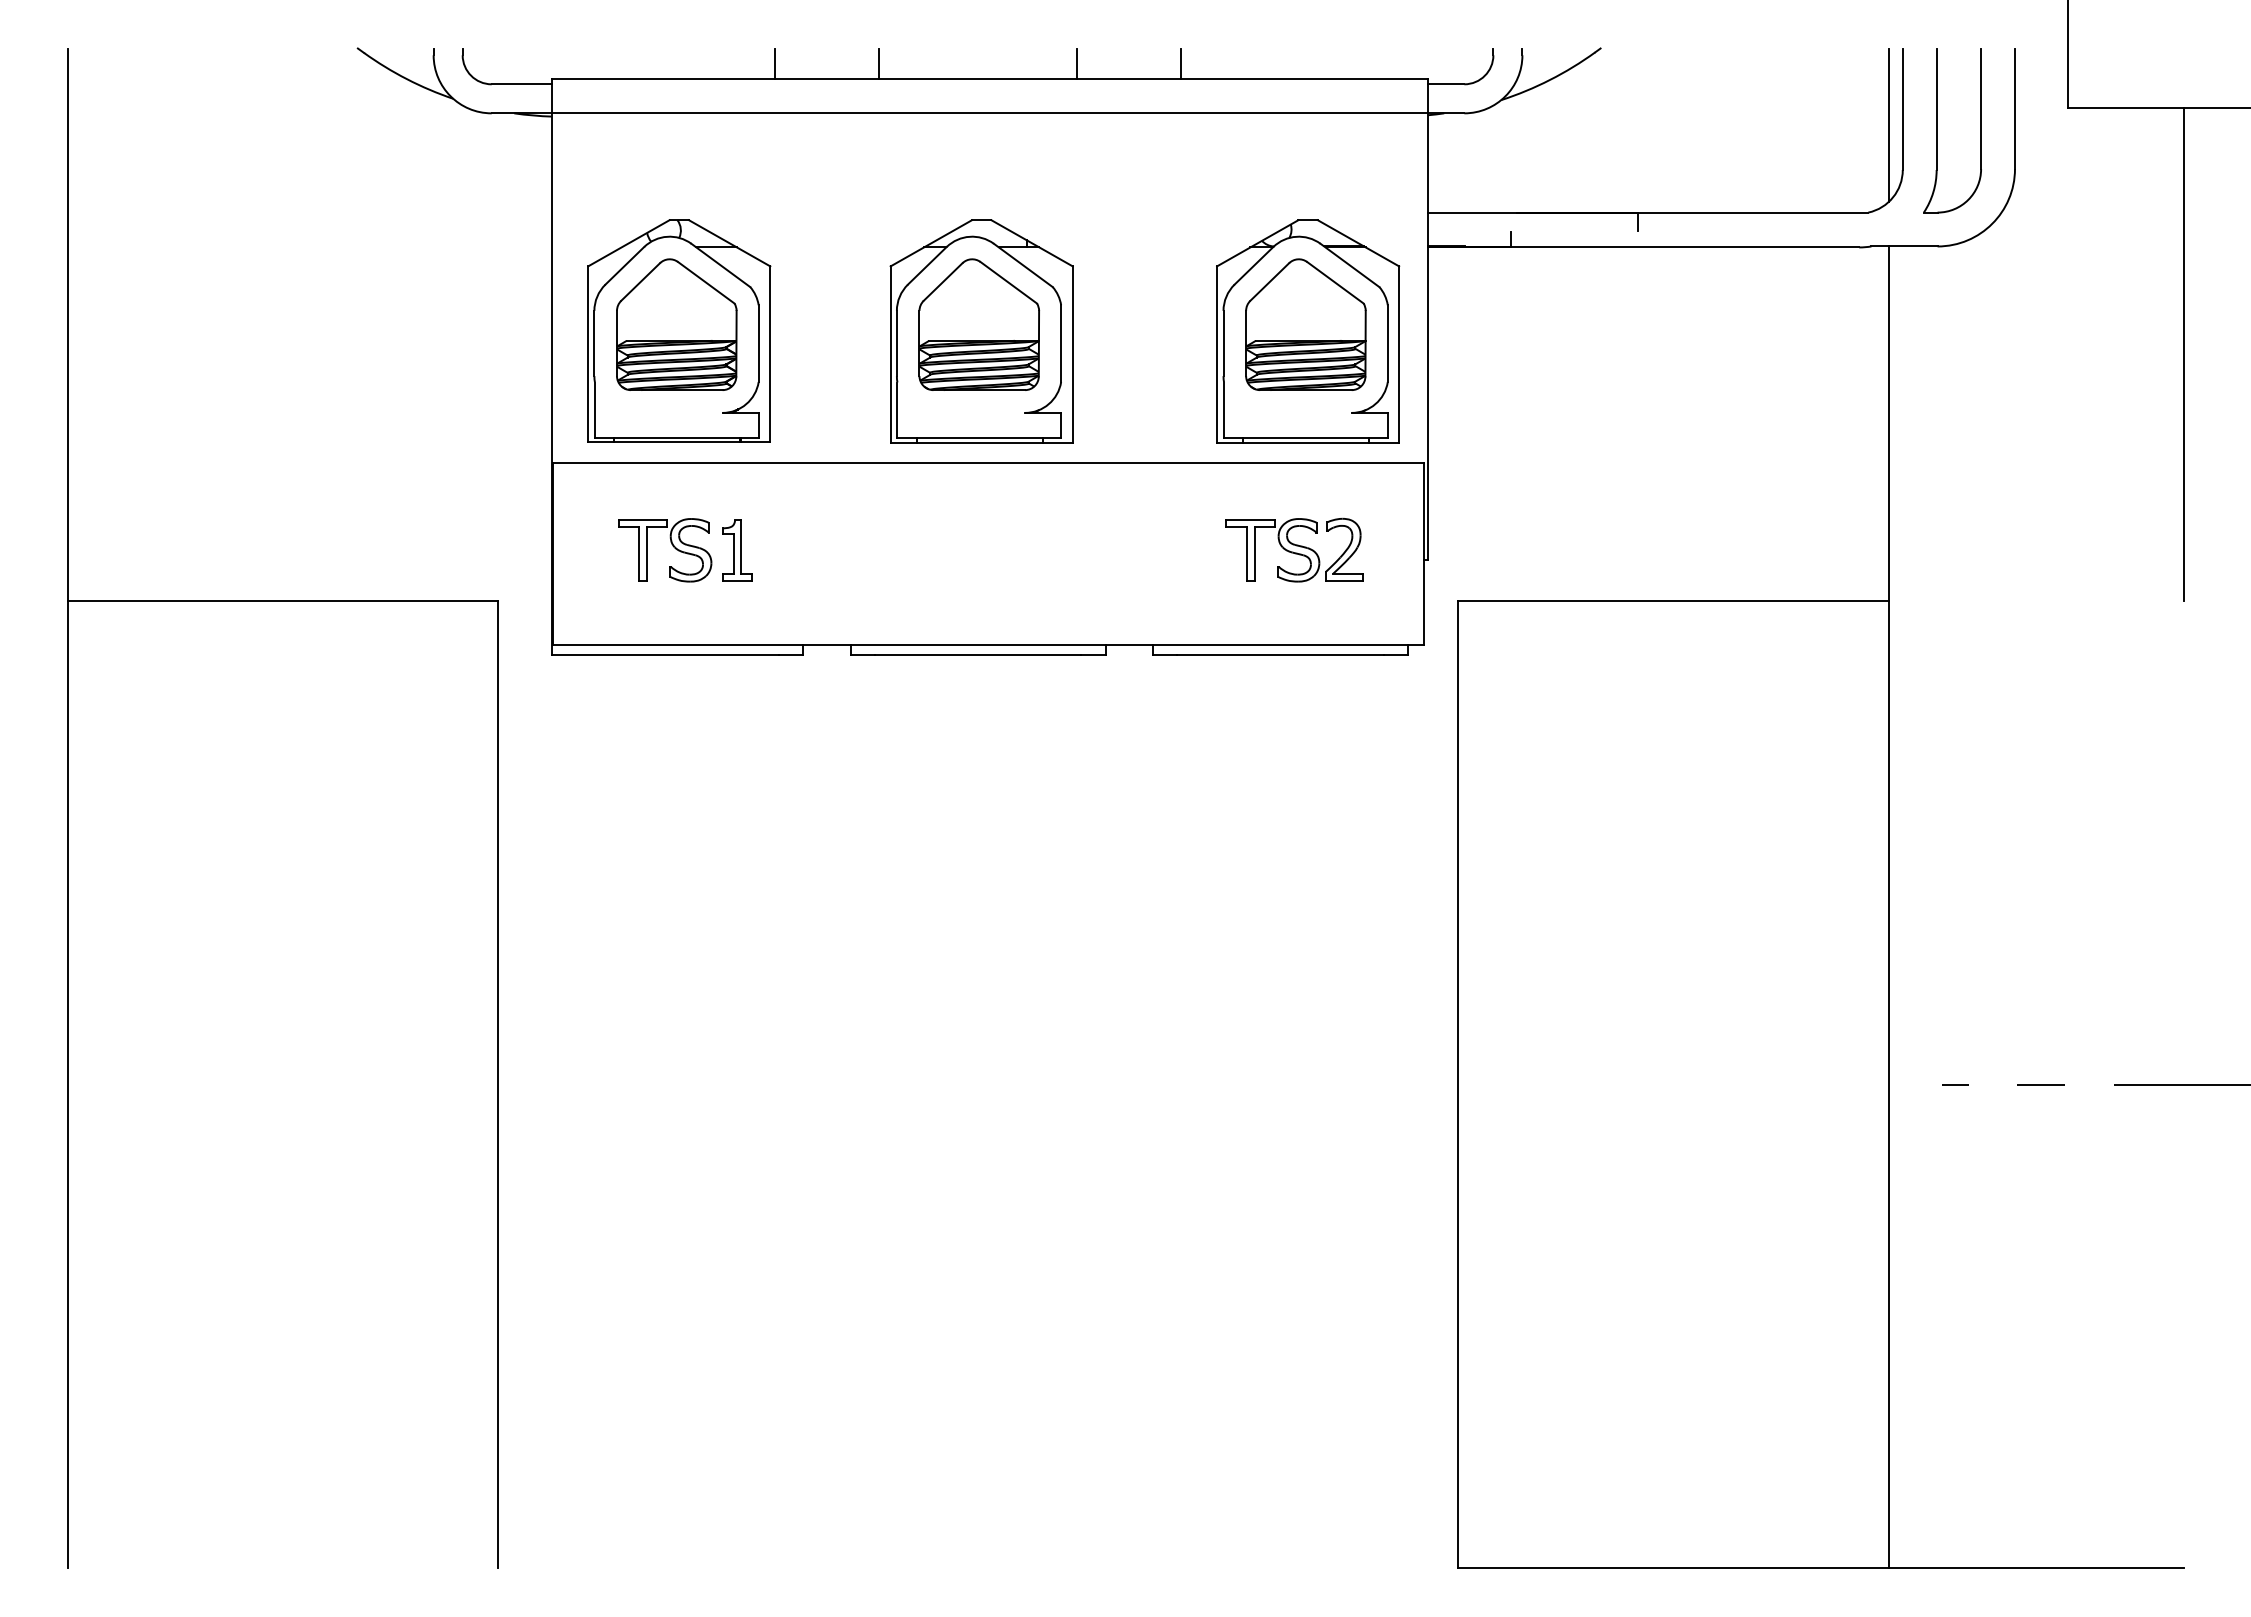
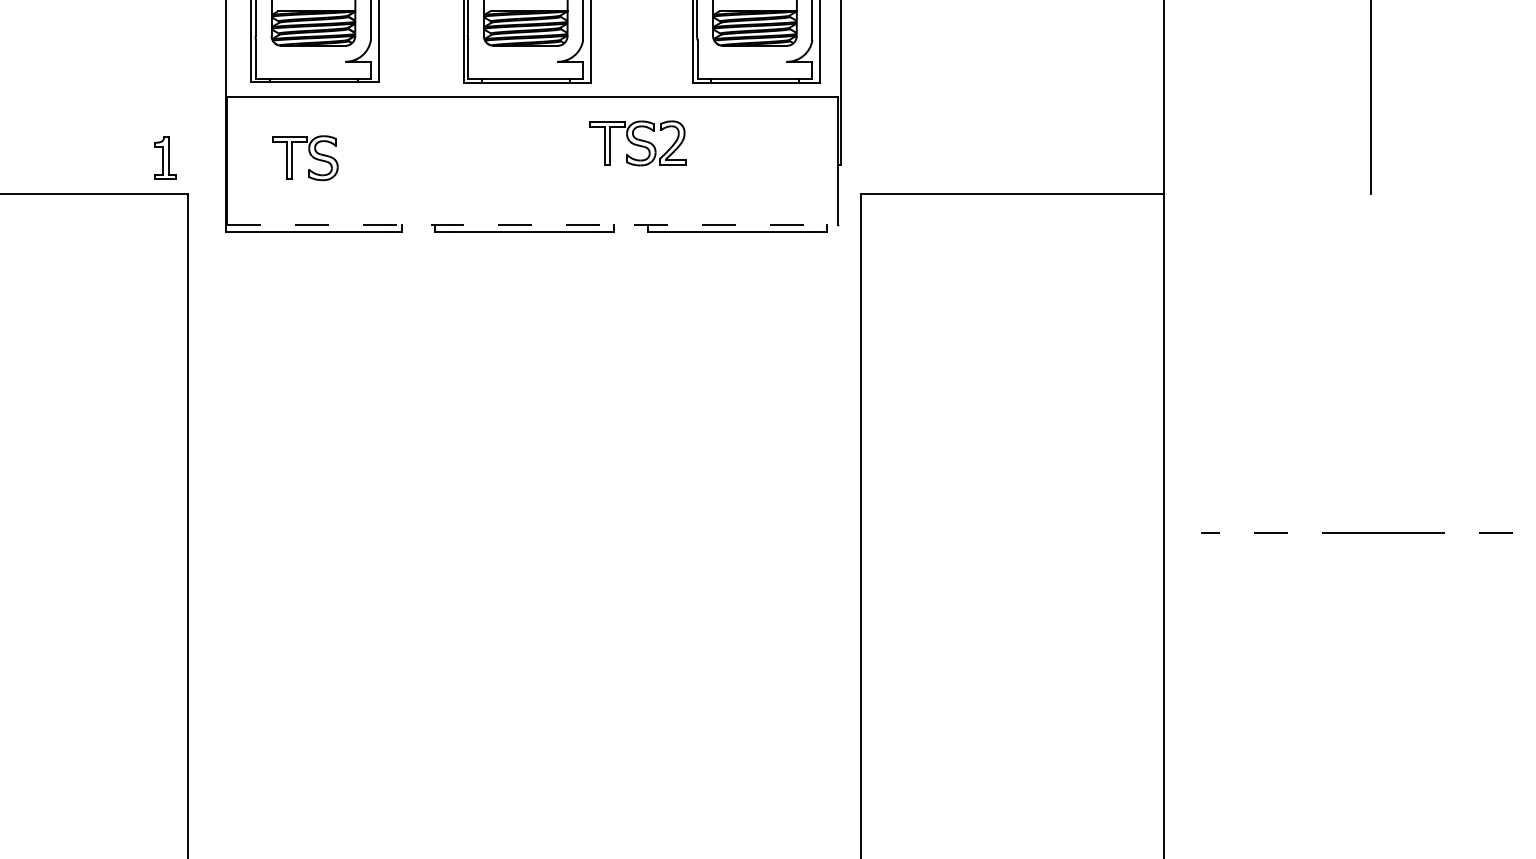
part: (1294, 549) -> (638, 142), moved
part: (737, 550) -> (165, 158), moved
line: (988, 644) -> (532, 224), solid -> dashed

